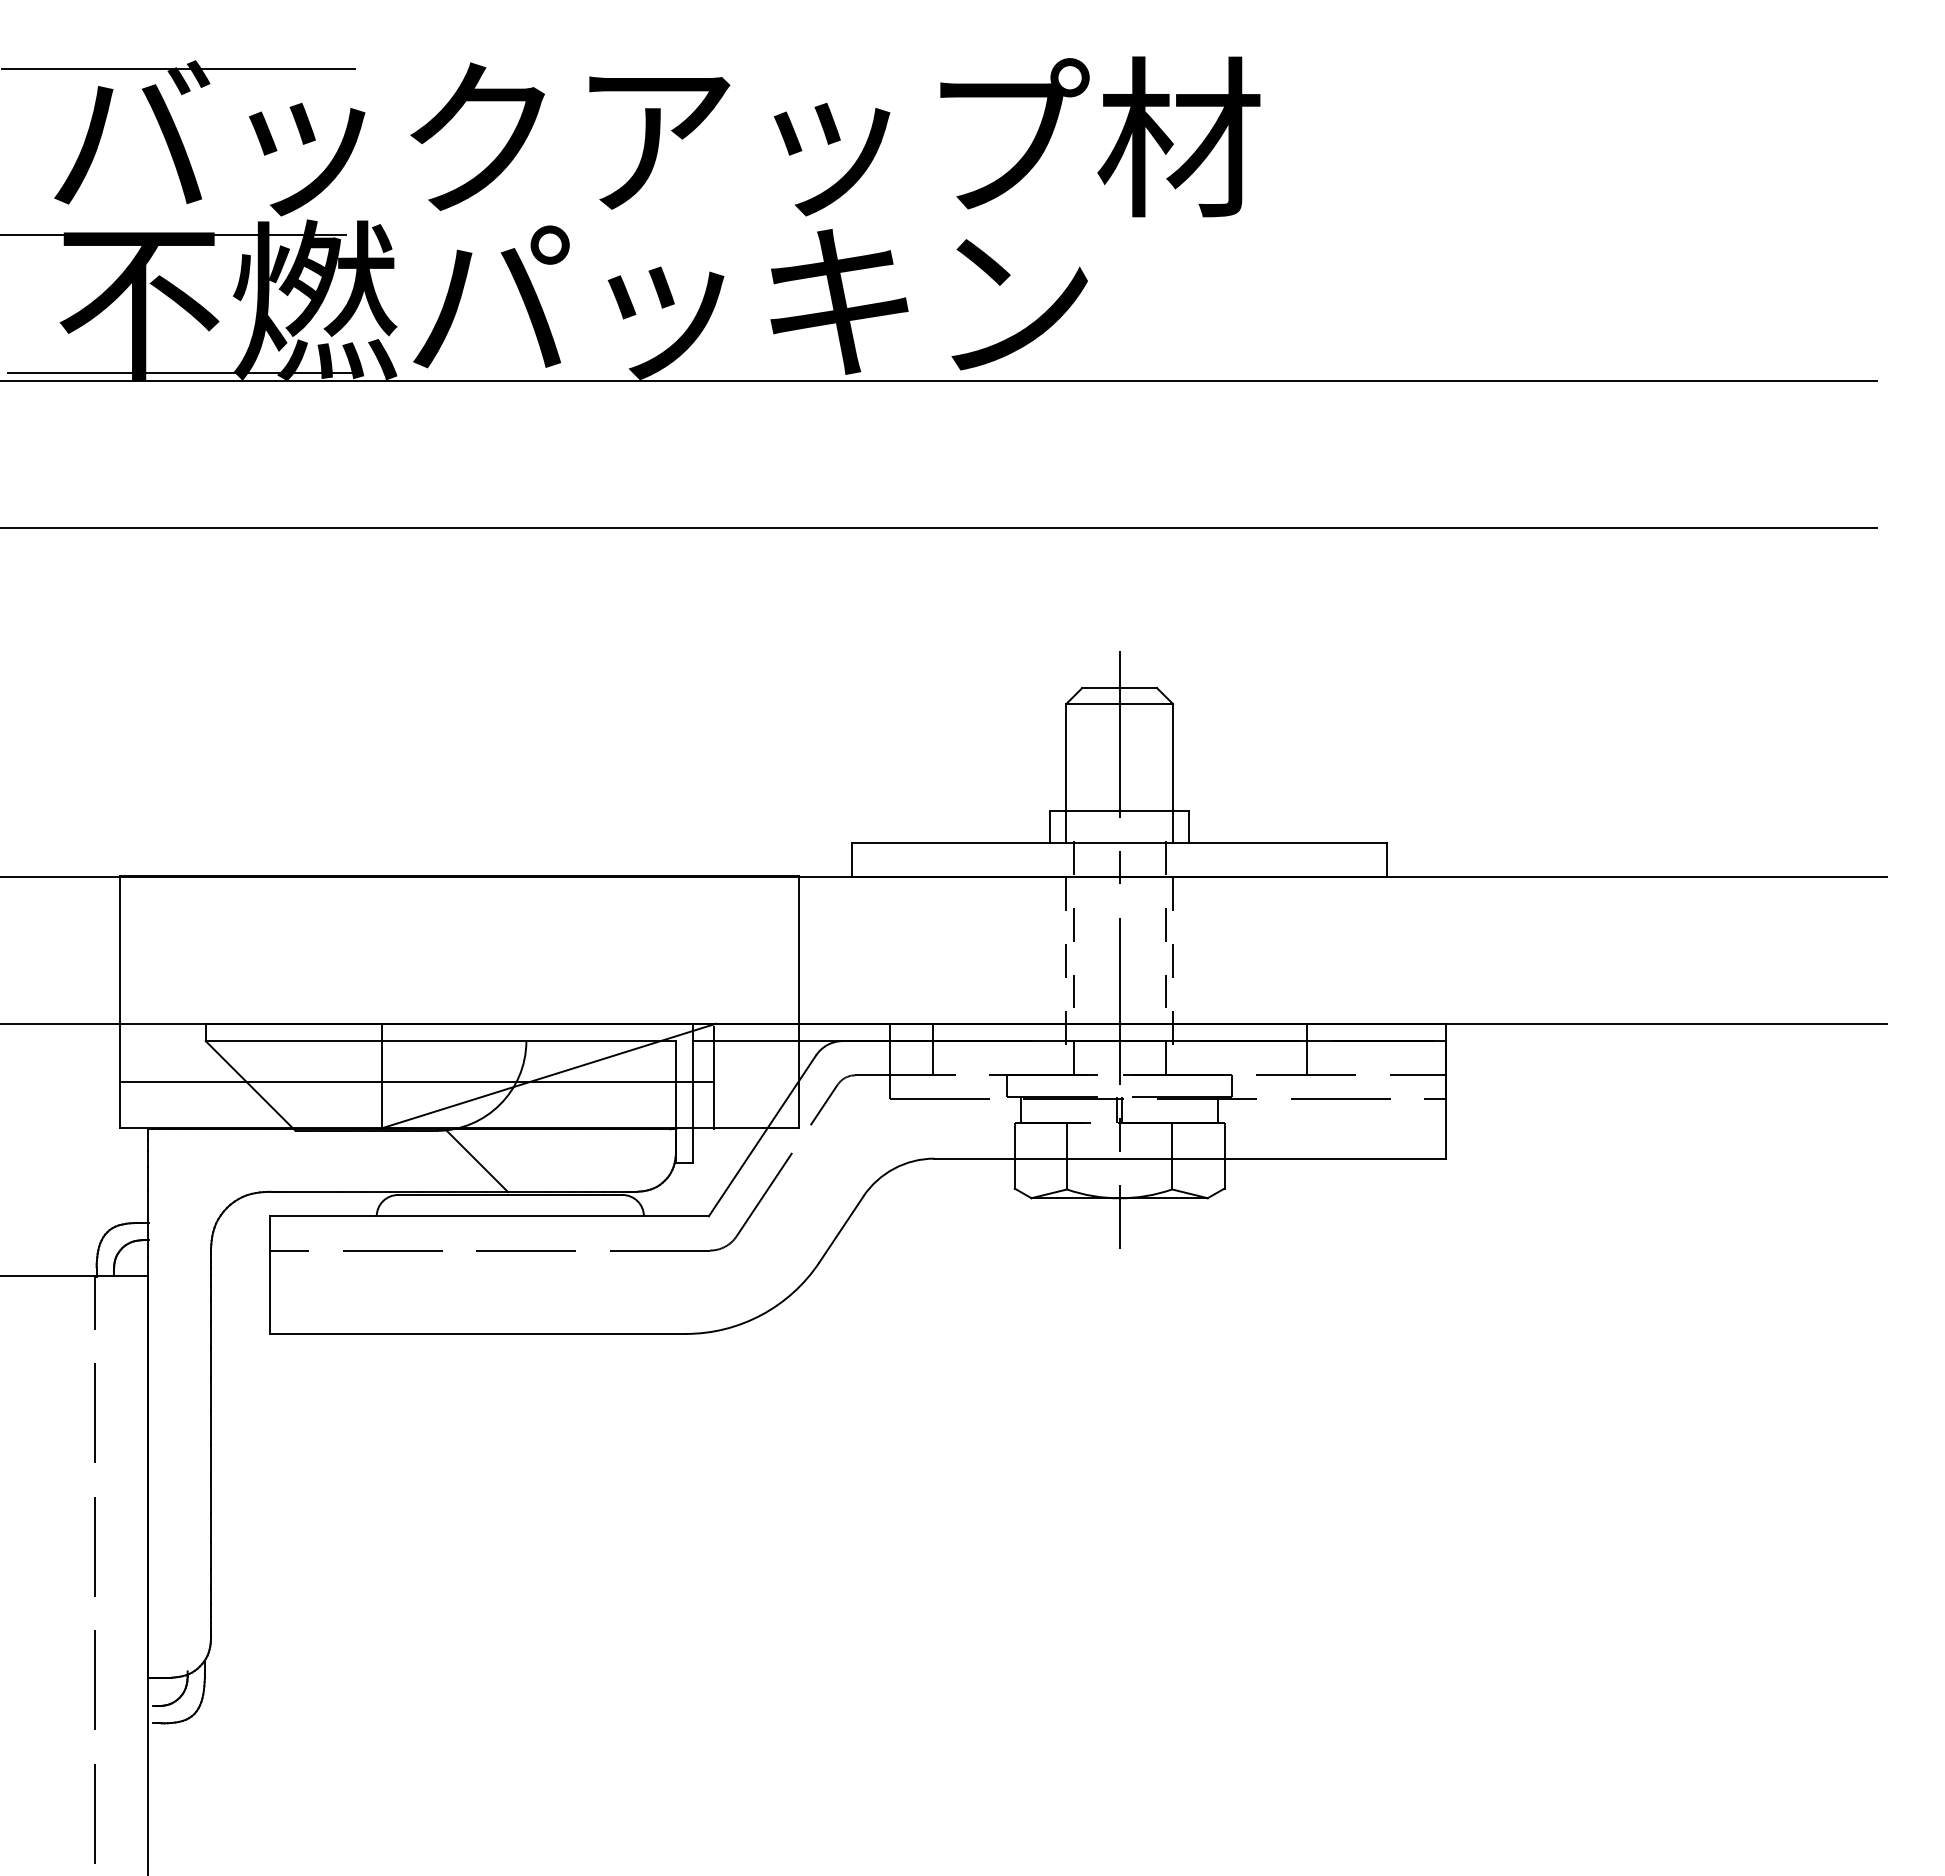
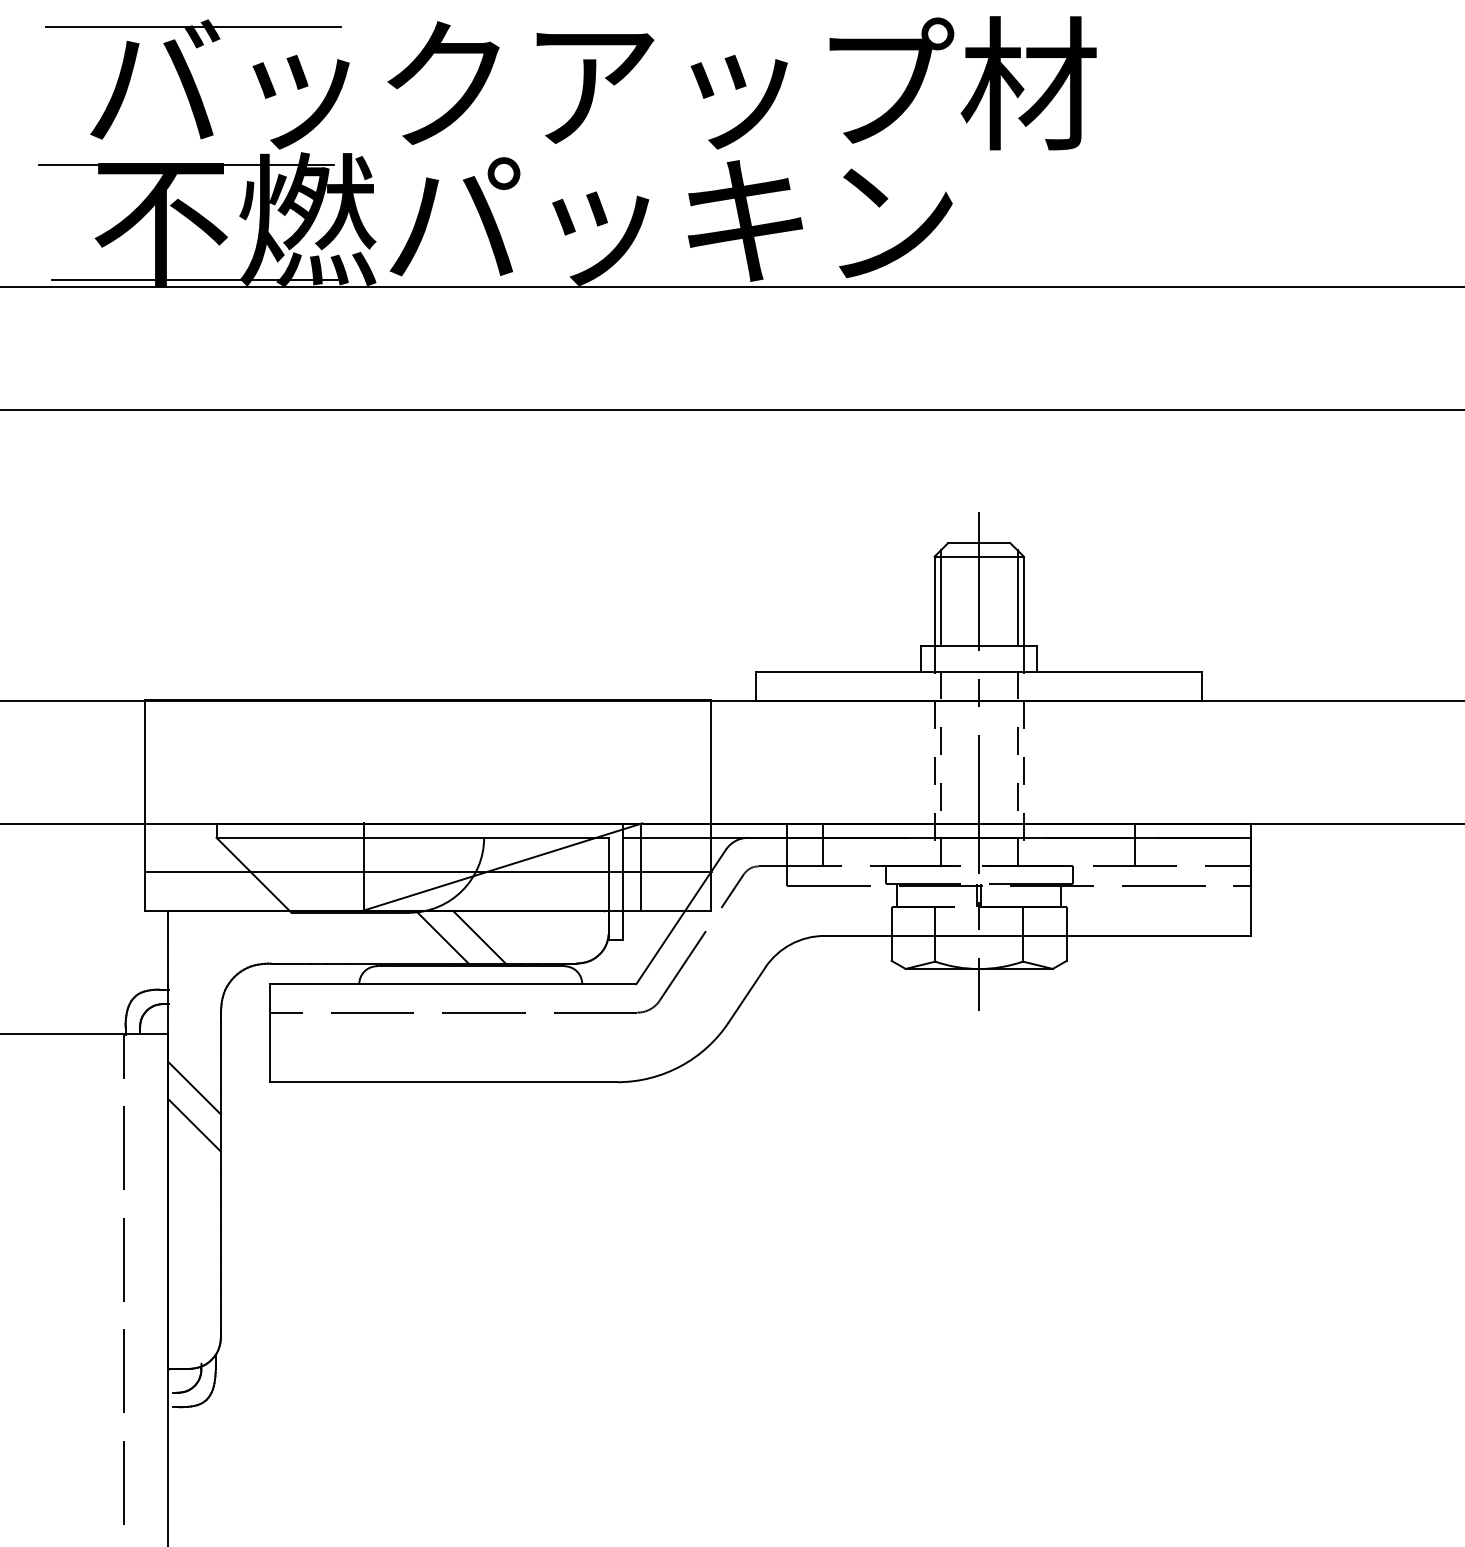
line: (1073, 753) -> (940, 597), added
line: (1165, 753) -> (1017, 597), added
line: (756, 1081) -> (676, 871), added
line: (520, 1160) -> (479, 937), added
line: (179, 1340) -> (194, 1087), added
line: (179, 1385) -> (194, 1125), added

